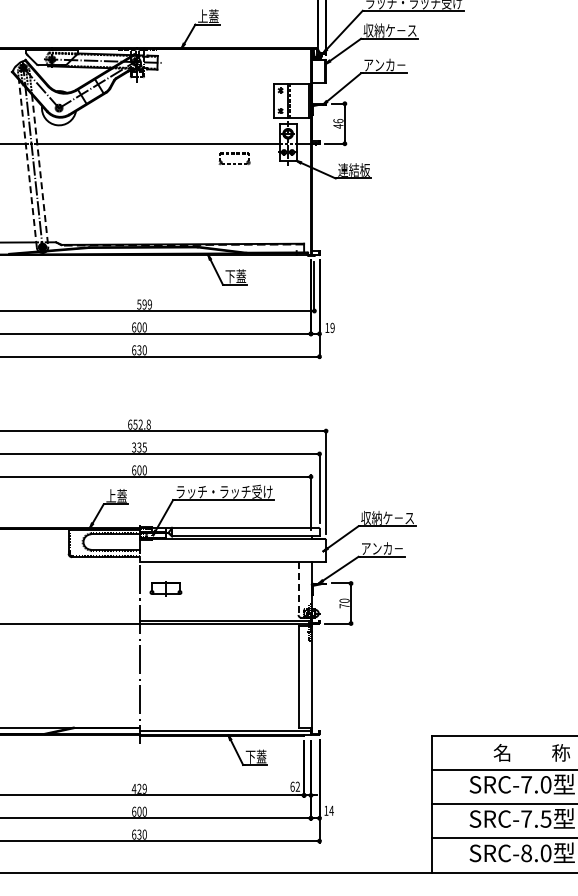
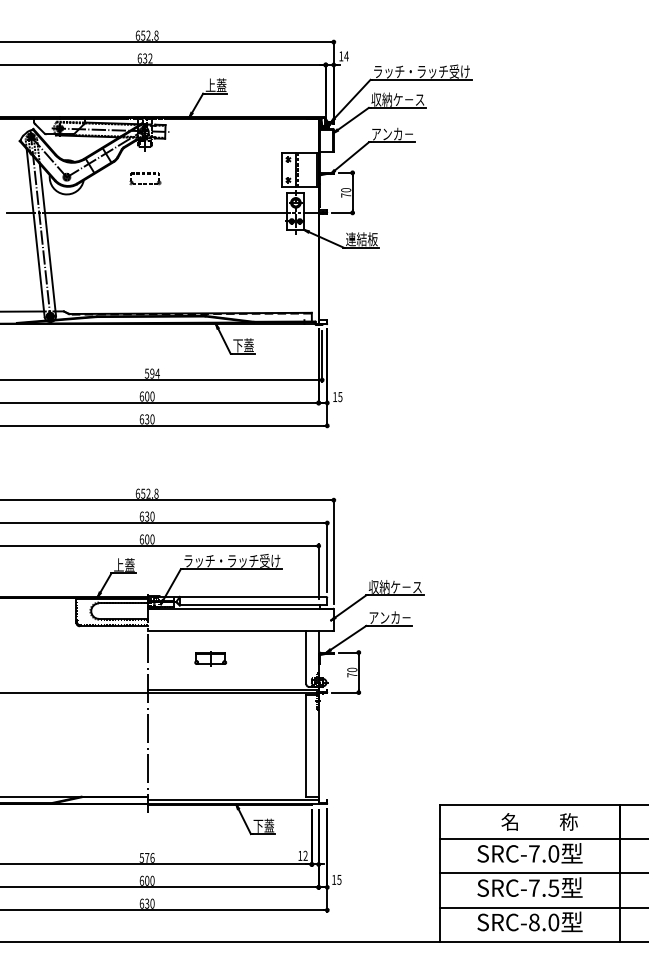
text: (338, 123) -> (346, 192), 46 -> 70
part: (234, 158) -> (145, 178), moved
line: (27, 163) -> (35, 232), dashed -> solid
line: (39, 171) -> (47, 240), dashed -> solid
text: (149, 304) -> (157, 373), 599 -> 594
text: (332, 327) -> (340, 396), 19 -> 15
text: (138, 447) -> (146, 516), 335 -> 630
part: (165, 588) -> (210, 658), moved
line: (298, 589) -> (306, 658), dashed -> solid
text: (292, 786) -> (300, 855), 62 -> 12
text: (138, 788) -> (146, 857), 429 -> 576
text: (331, 810) -> (339, 879), 14 -> 15

